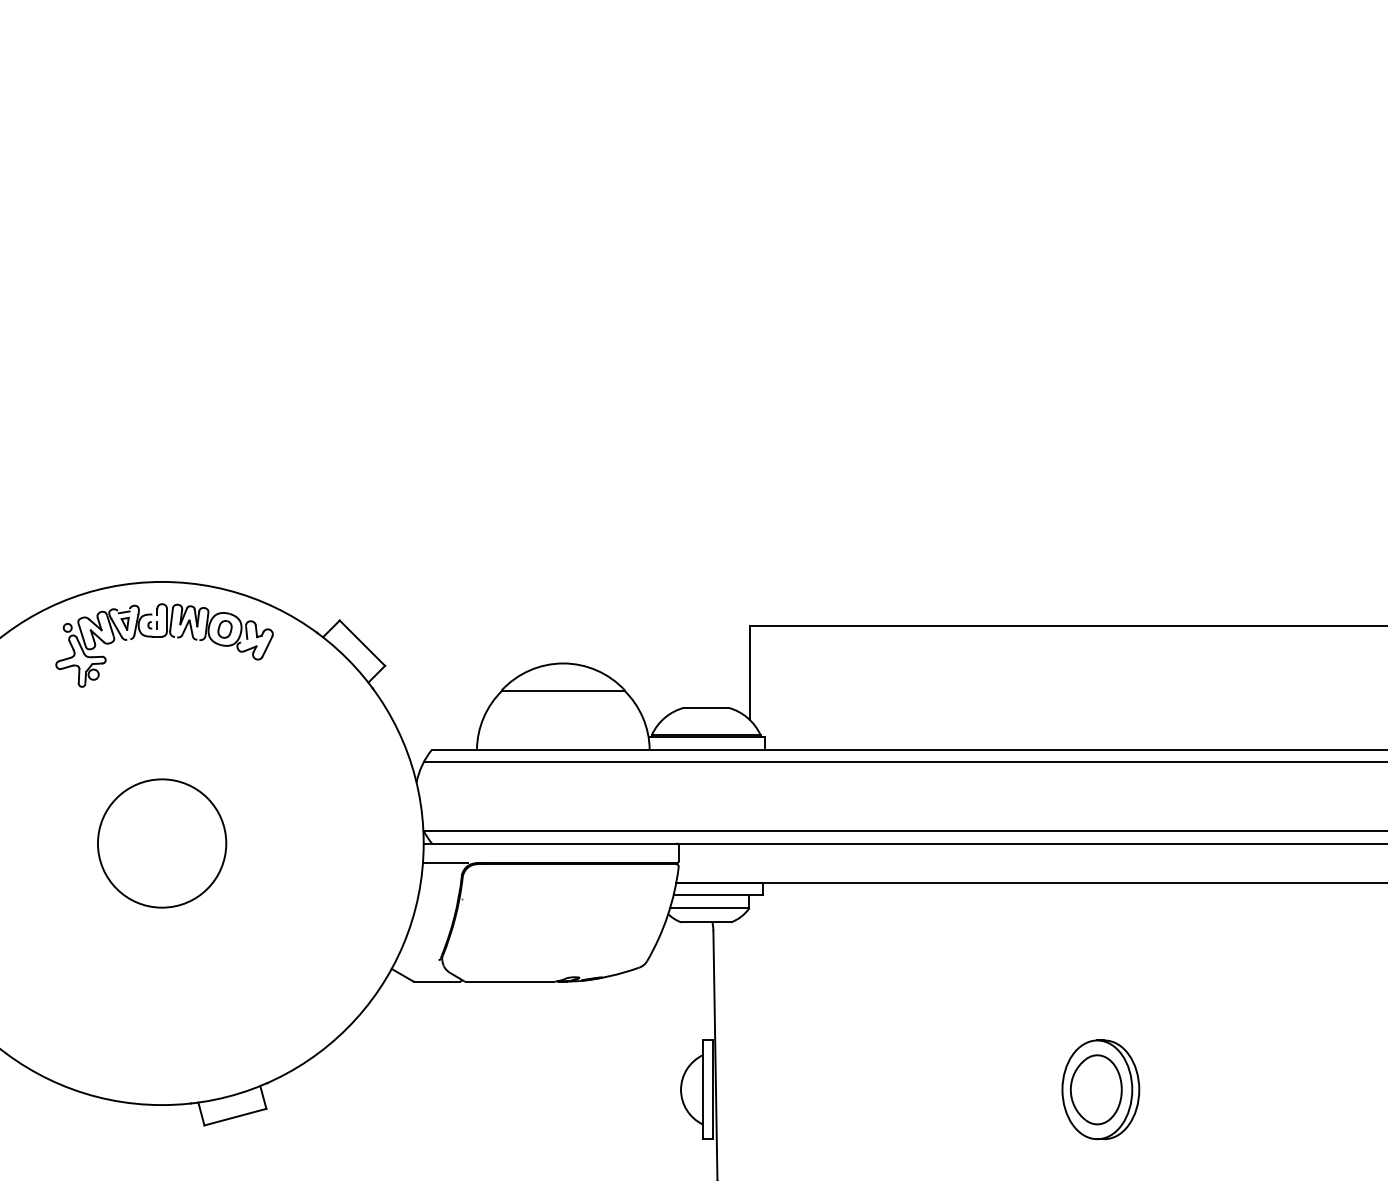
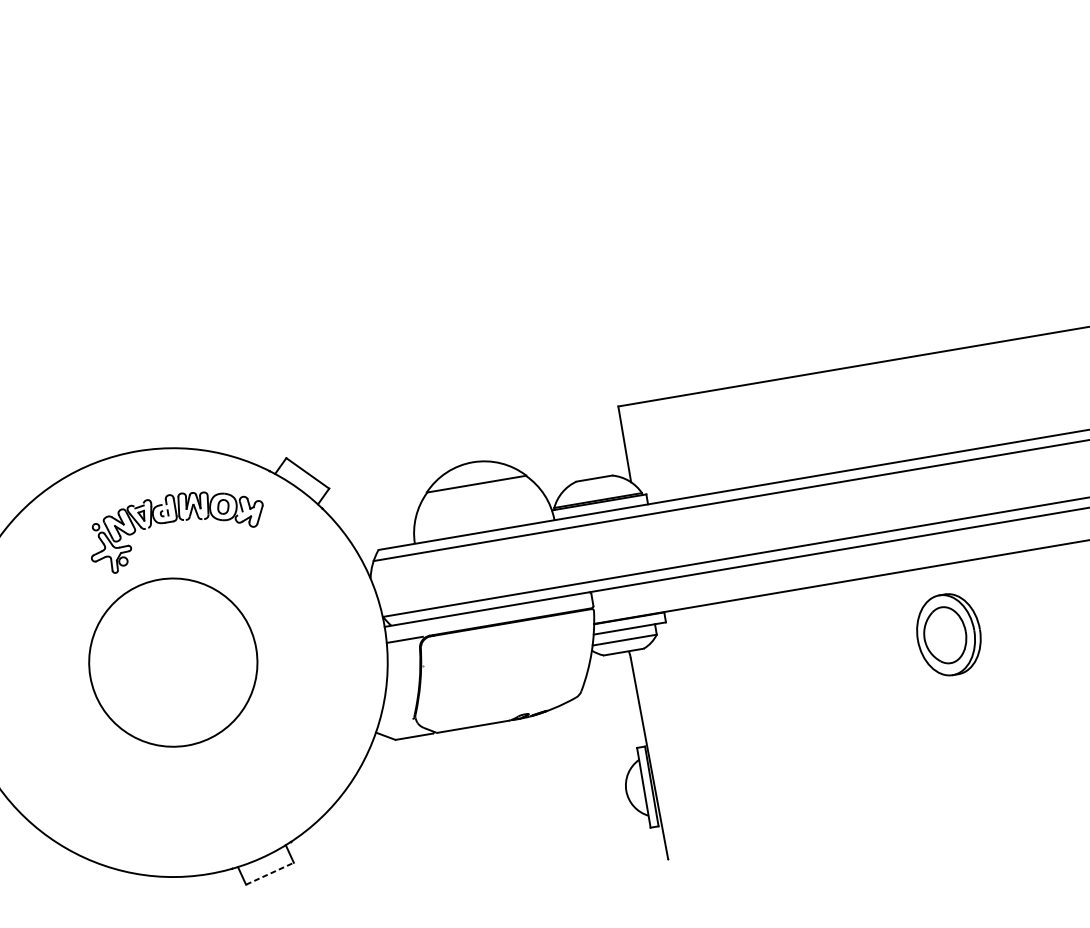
part: (164, 637) -> (175, 521), moved
circle: (161, 843) -> (172, 662), size x1.6
part: (1100, 1089) -> (948, 634), moved
line: (235, 1117) -> (270, 874), solid -> dashed

